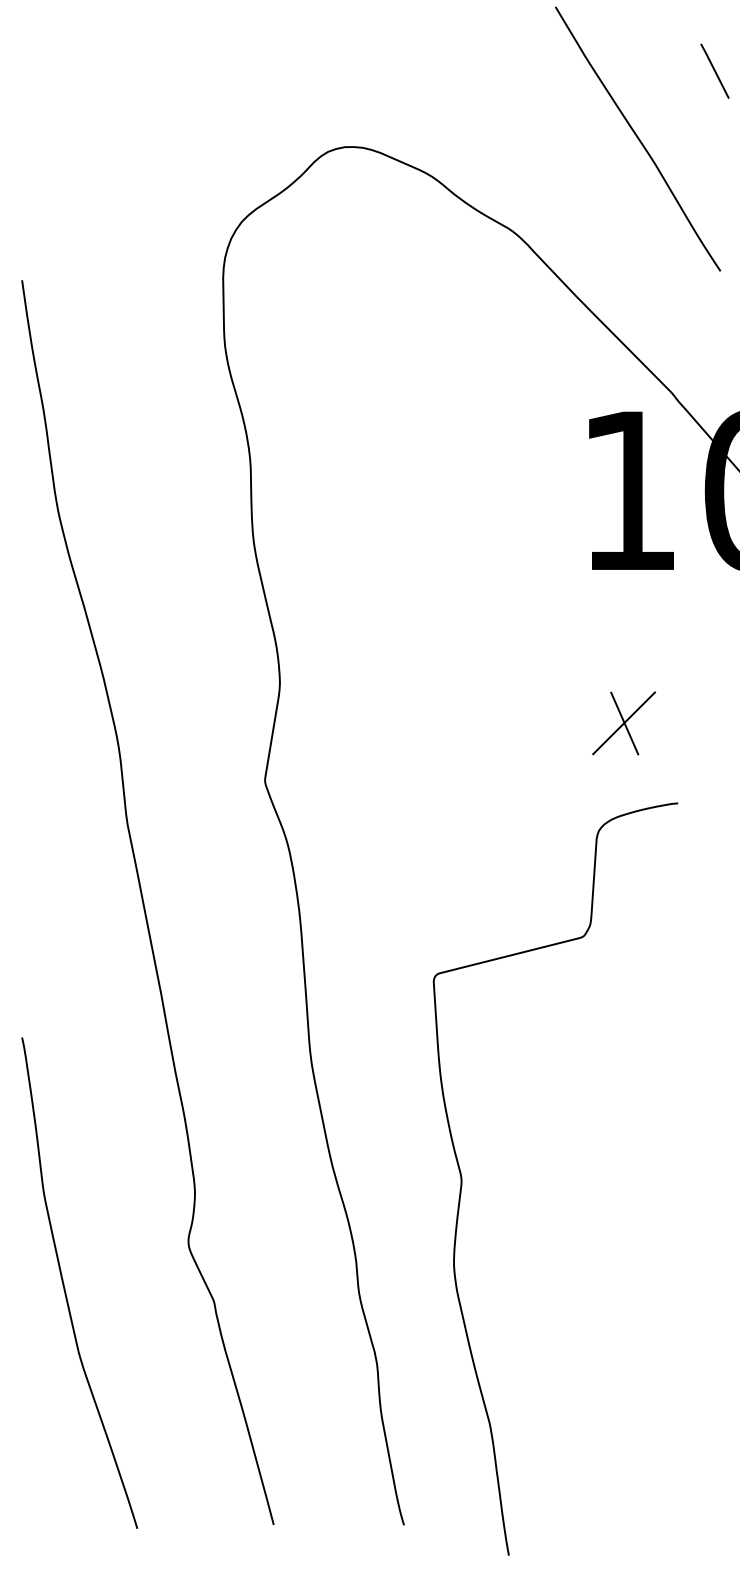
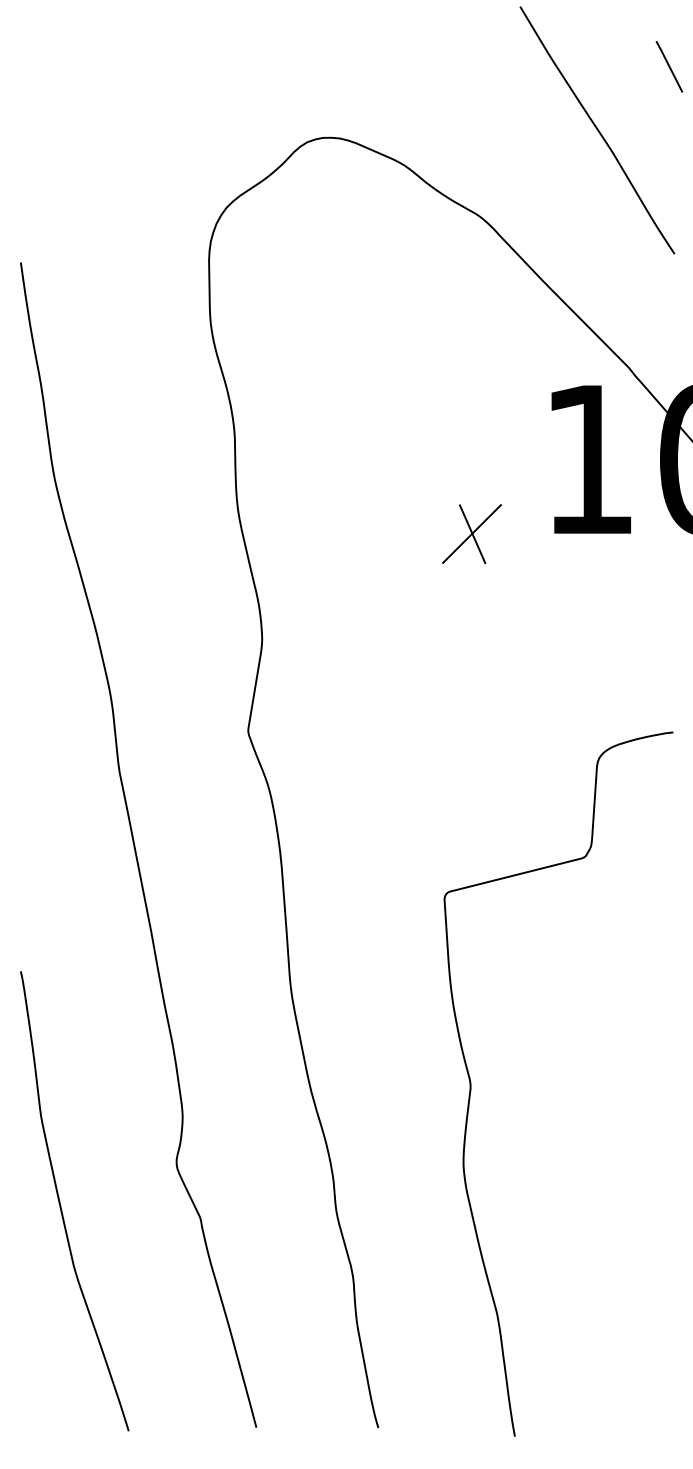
part: (624, 723) -> (472, 534), moved
curve: (462, 1178) -> (471, 1083), moved

